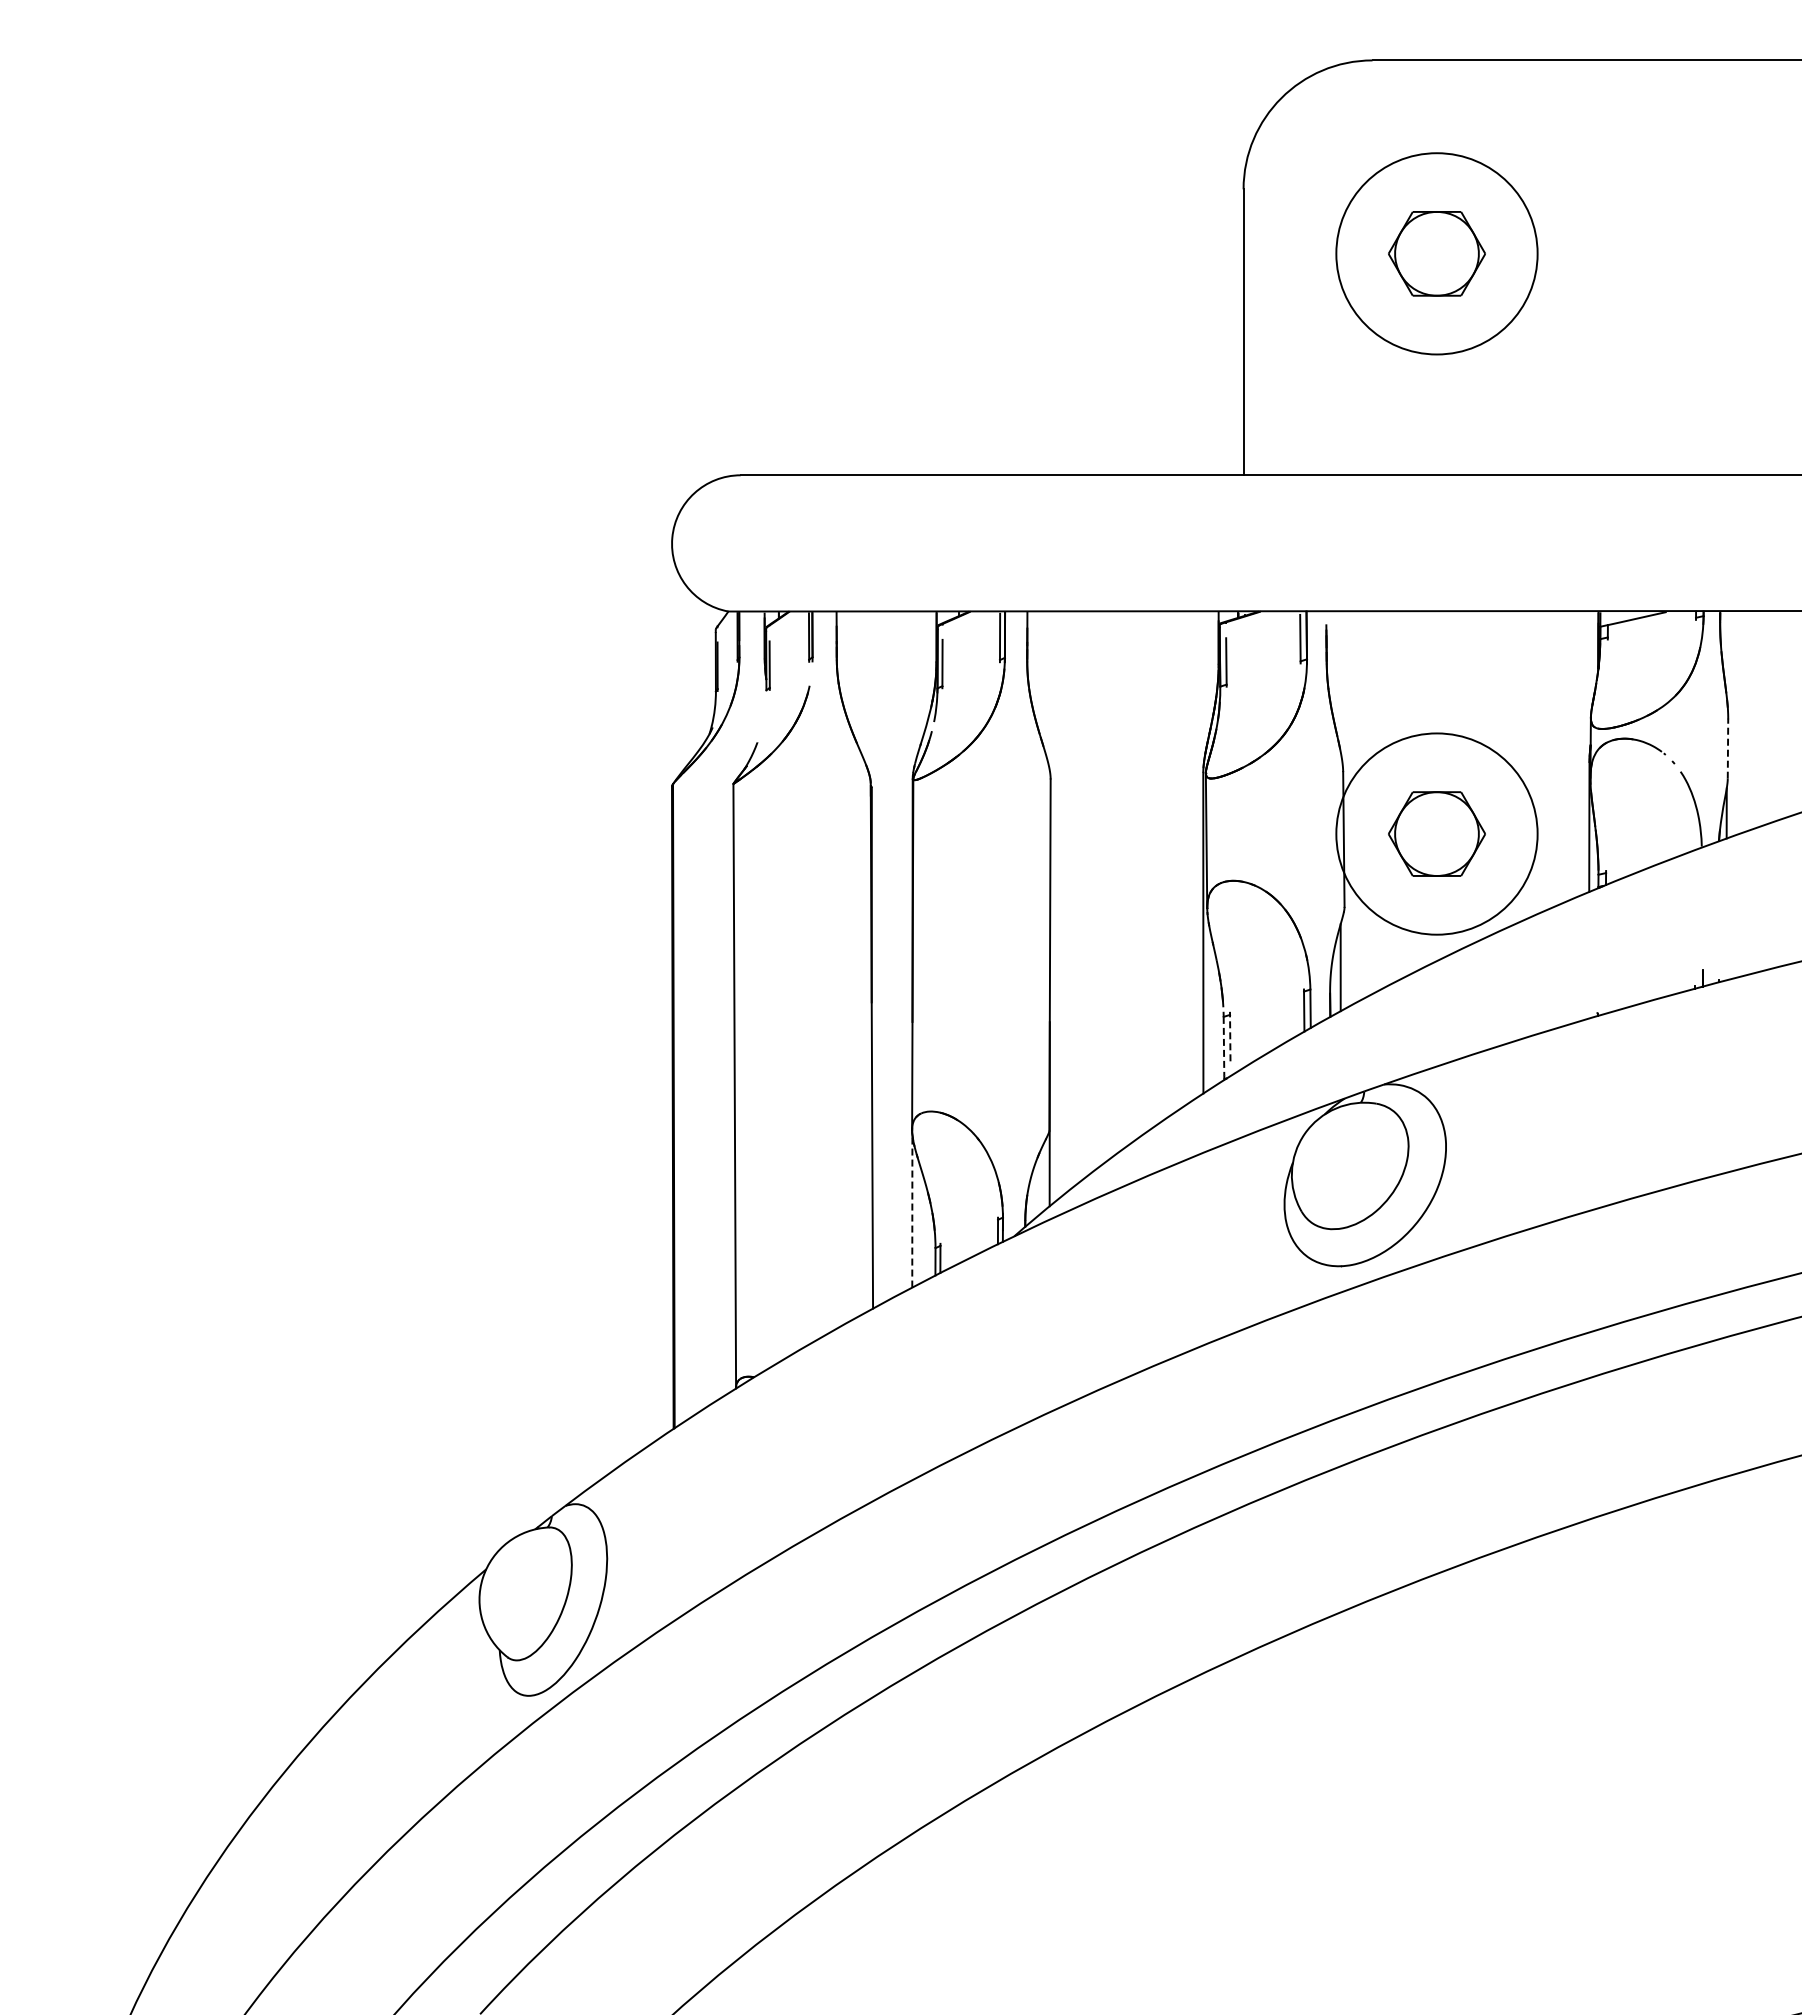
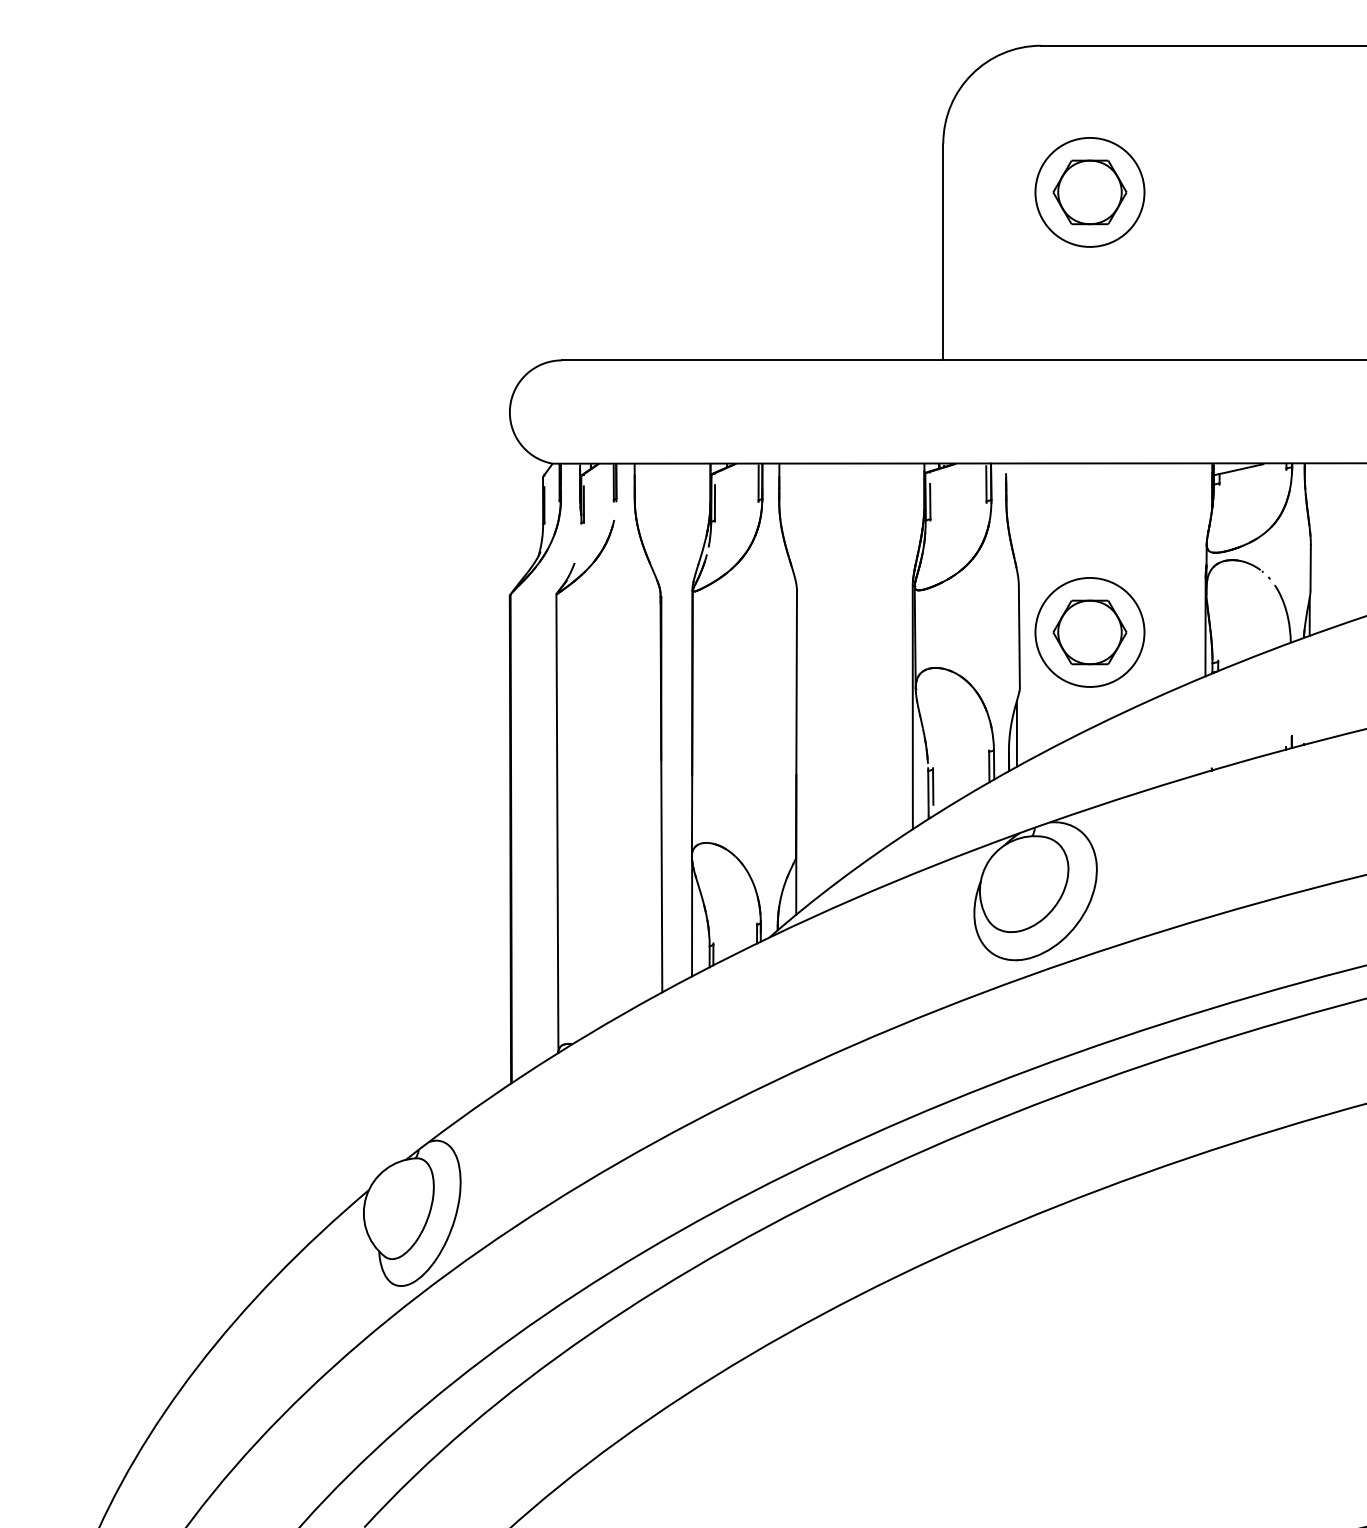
circle: (1436, 253) -> (1089, 192), size x0.71
line: (1727, 748) -> (1310, 567), dashed -> solid
circle: (1436, 833) -> (1089, 632), size x0.71
line: (1230, 1037) -> (933, 786), dashed -> solid
line: (1223, 1046) -> (928, 793), dashed -> solid
line: (912, 1210) -> (692, 917), dashed -> solid

